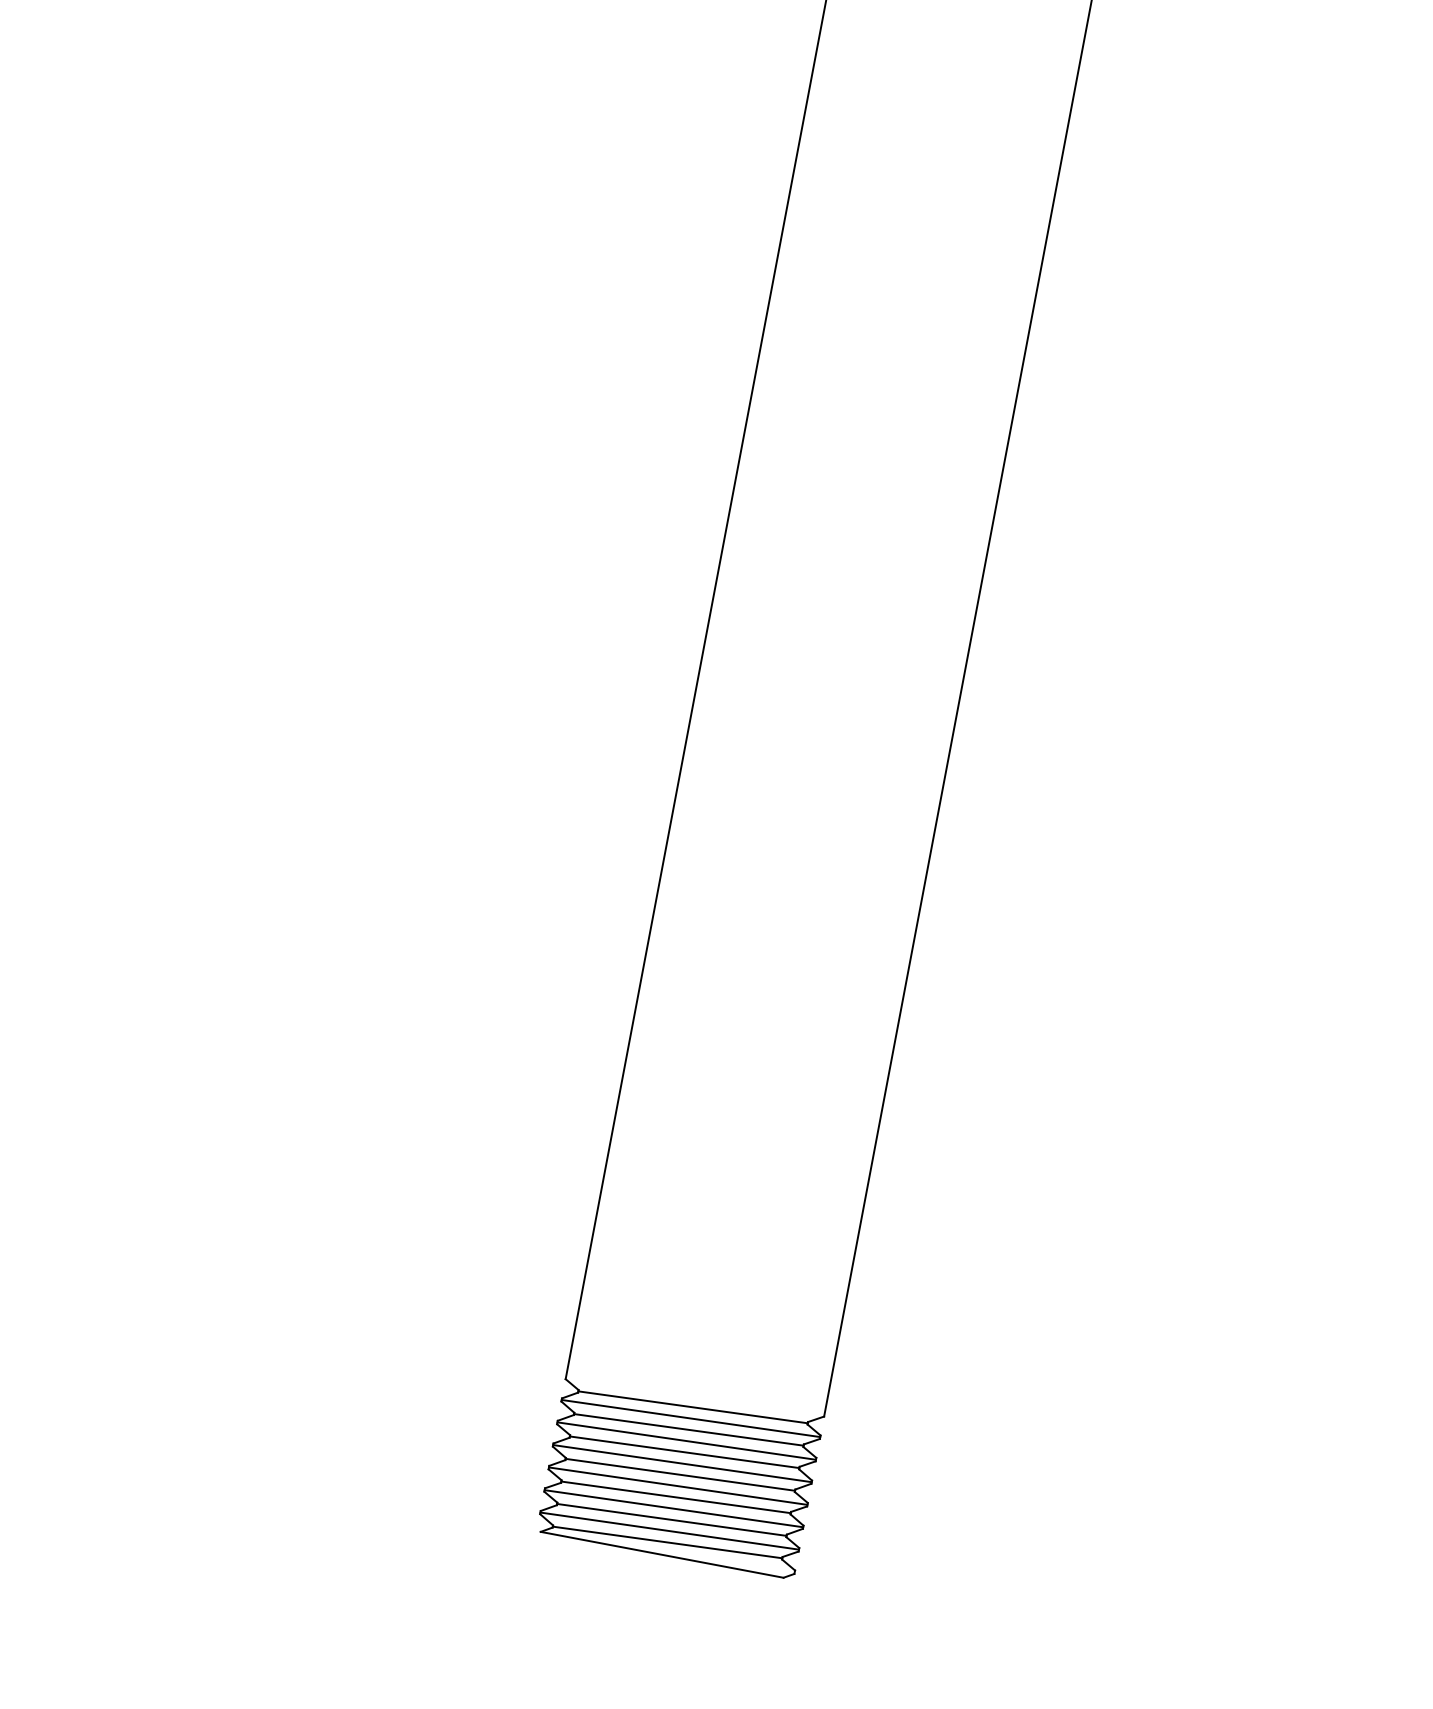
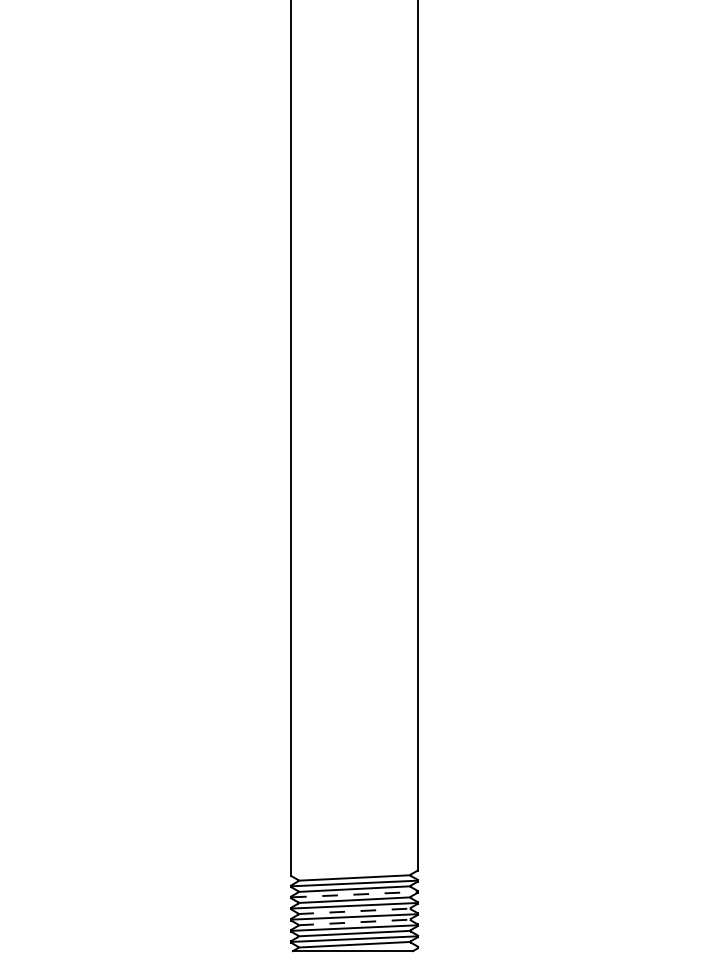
line: (688, 1441) -> (355, 894), solid -> dashed
line: (682, 1475) -> (355, 911), solid -> dashed
line: (678, 1497) -> (355, 922), solid -> dashed

